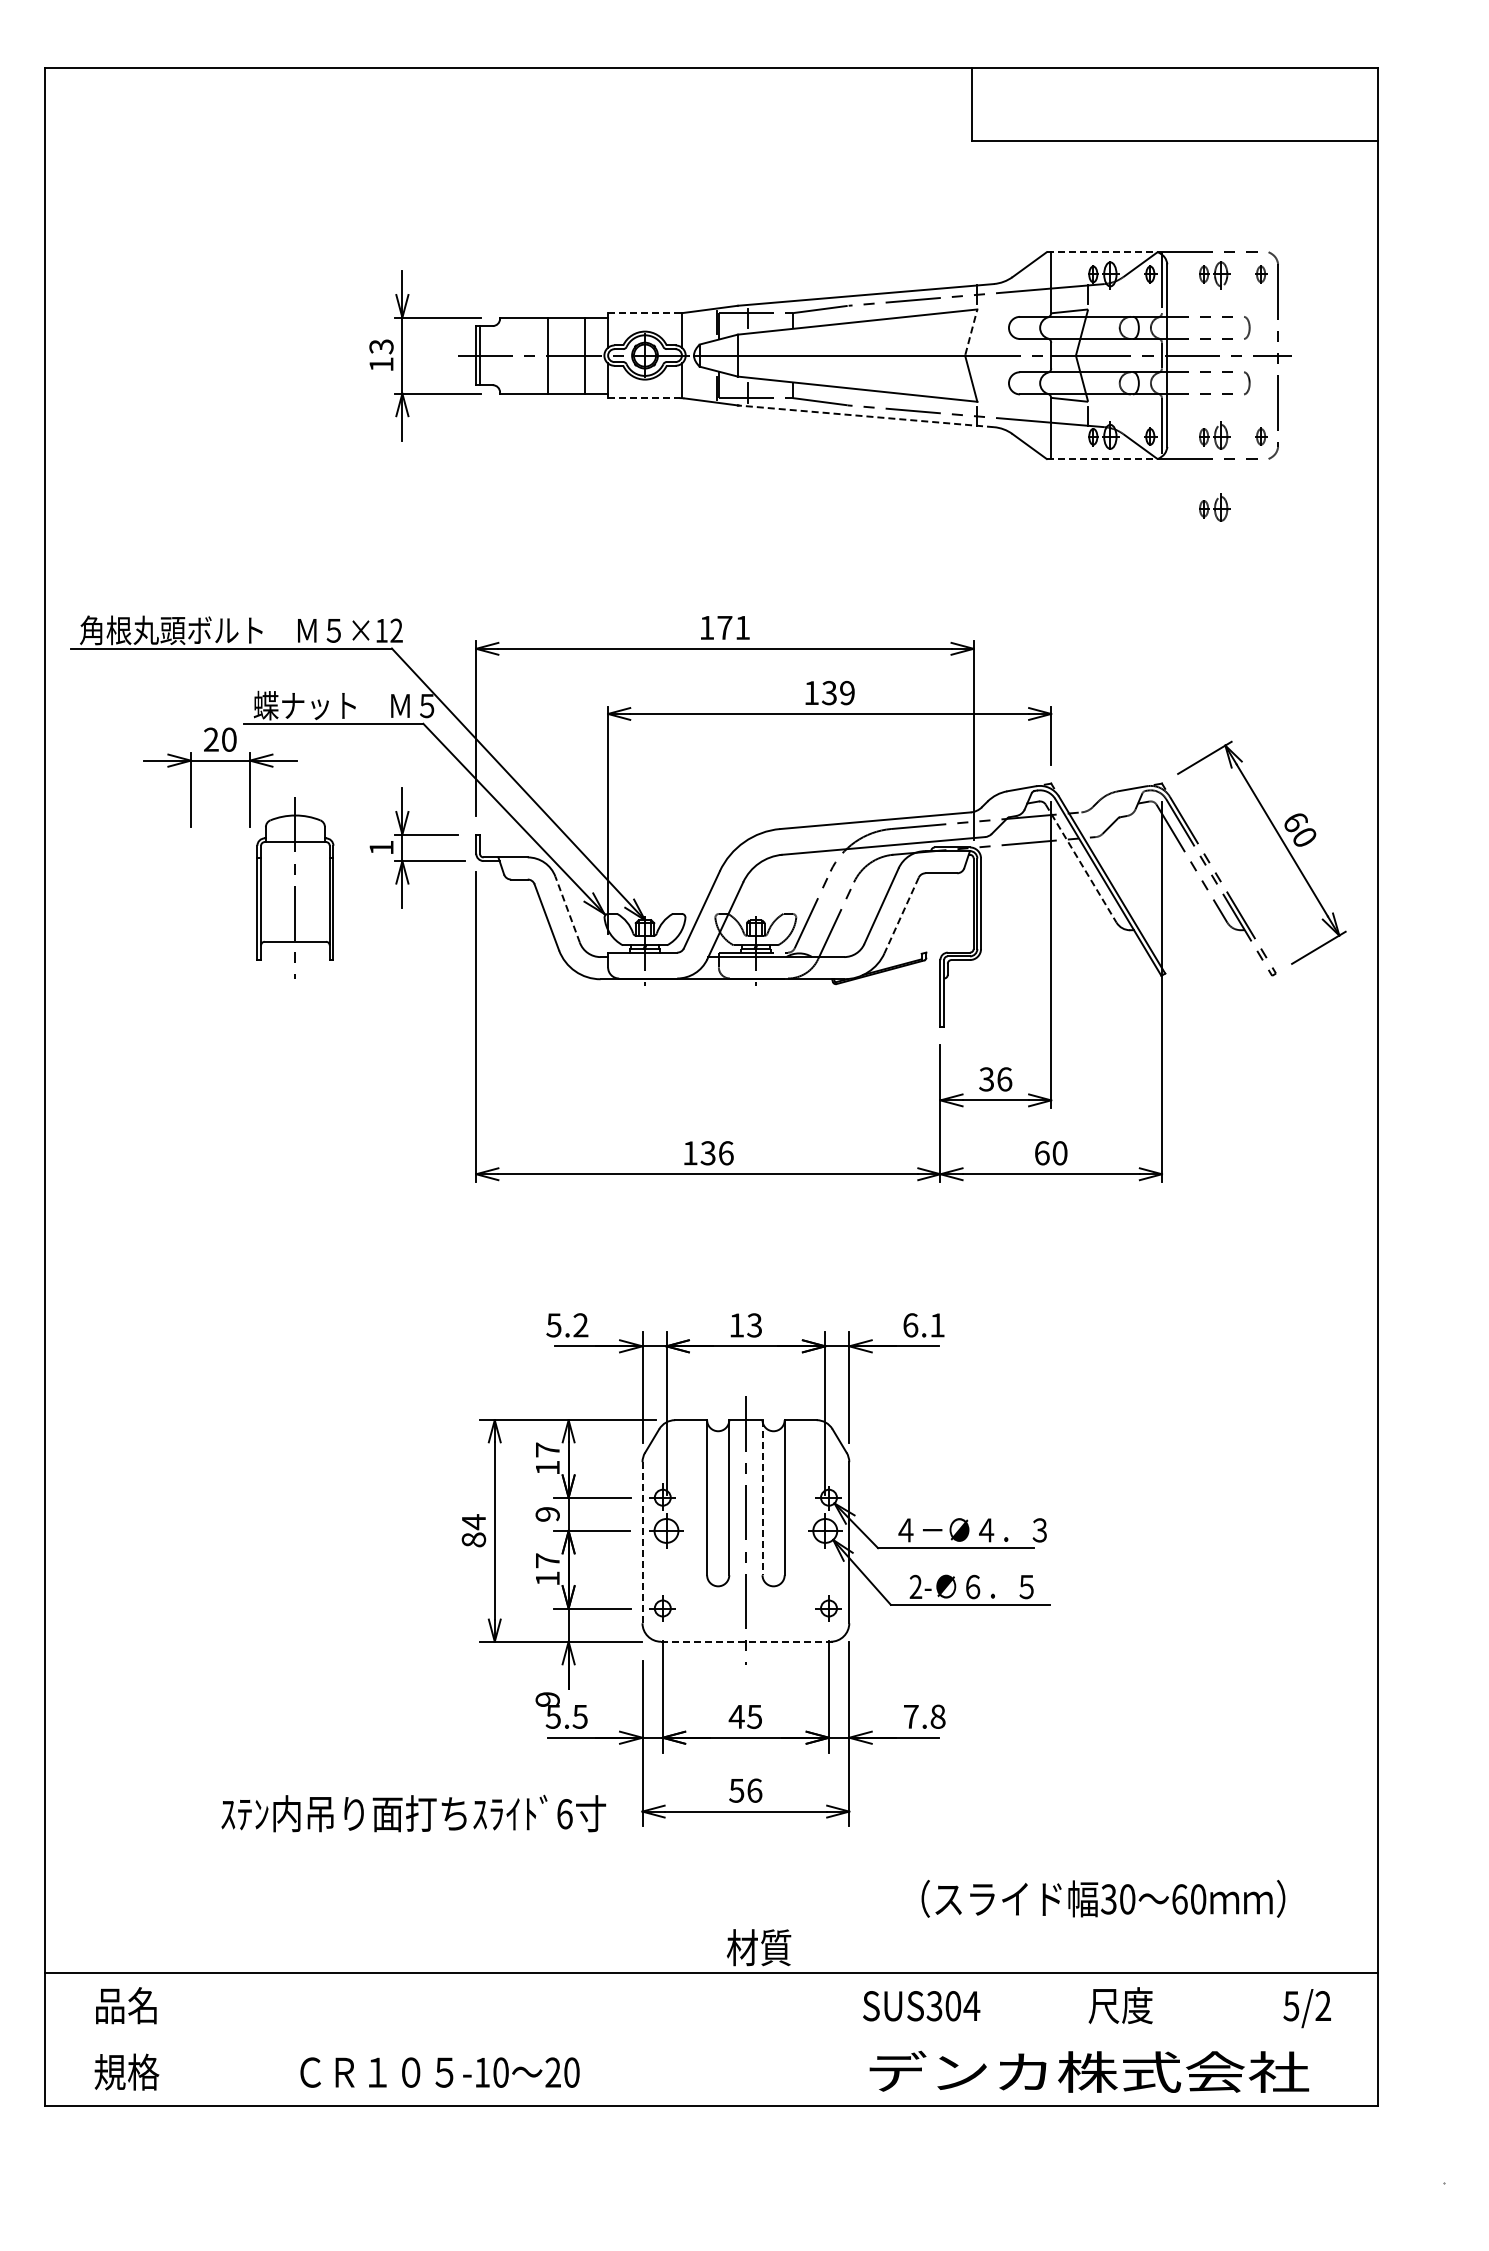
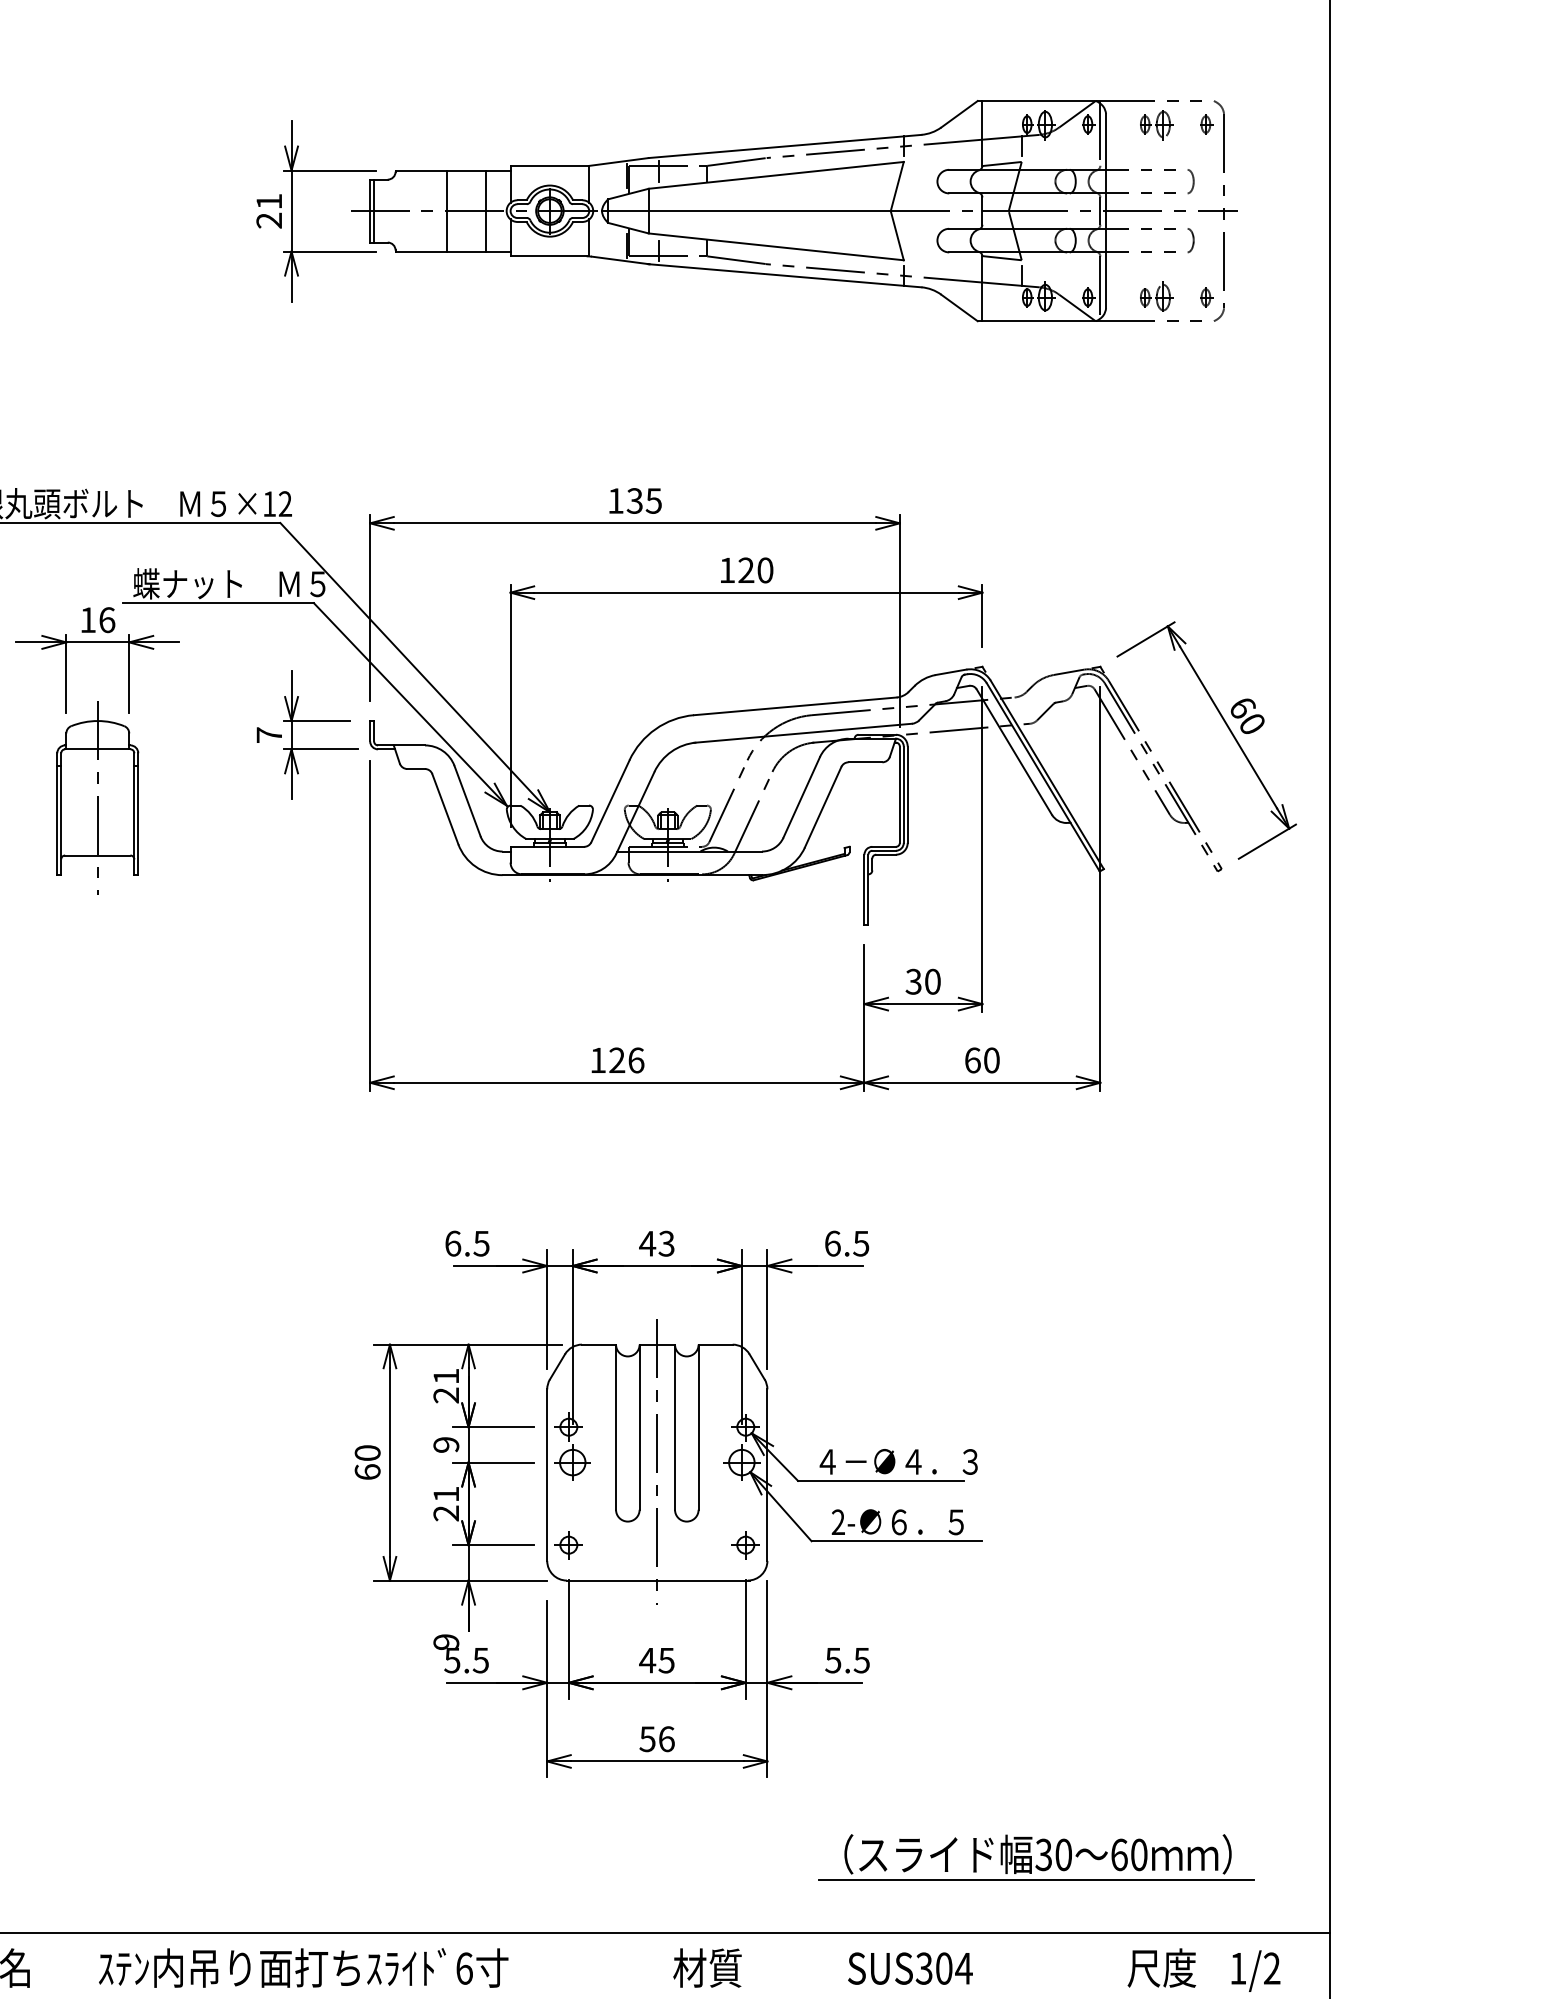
line: (1102, 252) -> (1037, 101), dashed -> solid
line: (645, 313) -> (550, 166), dashed -> solid
line: (971, 331) -> (897, 185), dashed -> solid
text: (381, 355) -> (269, 210), 13 -> 21
line: (643, 398) -> (548, 256), dashed -> solid
line: (865, 416) -> (784, 275), dashed -> solid
line: (1102, 459) -> (1037, 321), dashed -> solid
part: (1214, 507) -> (1156, 372), removed
text: (733, 627) -> (644, 500), 171 -> 135
text: (838, 693) -> (755, 570), 139 -> 120
text: (220, 739) -> (97, 619), 20 -> 16
text: (381, 847) -> (269, 734), 1 -> 7
line: (1081, 863) -> (1014, 751), dashed -> solid
part: (295, 887) -> (97, 797), moved
line: (567, 909) -> (467, 800), dashed -> solid
line: (901, 915) -> (823, 807), dashed -> solid
text: (1004, 1079) -> (932, 981), 36 -> 30
text: (707, 1153) -> (616, 1060), 136 -> 126
text: (567, 1325) -> (467, 1243), 5.2 -> 6.5
text: (736, 1325) -> (647, 1243), 13 -> 43
text: (936, 1325) -> (860, 1243), 6.1 -> 6.5
text: (547, 1458) -> (446, 1385), 17 -> 21
line: (762, 1497) -> (674, 1426), dashed -> solid
text: (473, 1530) -> (367, 1462), 84 -> 60
line: (642, 1542) -> (547, 1474), dashed -> solid
text: (547, 1569) -> (446, 1503), 17 -> 21
line: (746, 1641) -> (657, 1580), dashed -> solid
text: (924, 1716) -> (847, 1660), 7.8 -> 5.5
text: (413, 1813) -> (303, 1967), moved
line: (1101, 1923) -> (1035, 1880), added
text: (759, 1947) -> (708, 1967), moved
text: (1120, 2005) -> (1161, 1967), moved
text: (921, 2006) -> (910, 1968), moved
text: (1291, 2006) -> (1238, 1968), 5/2 -> 1/2

